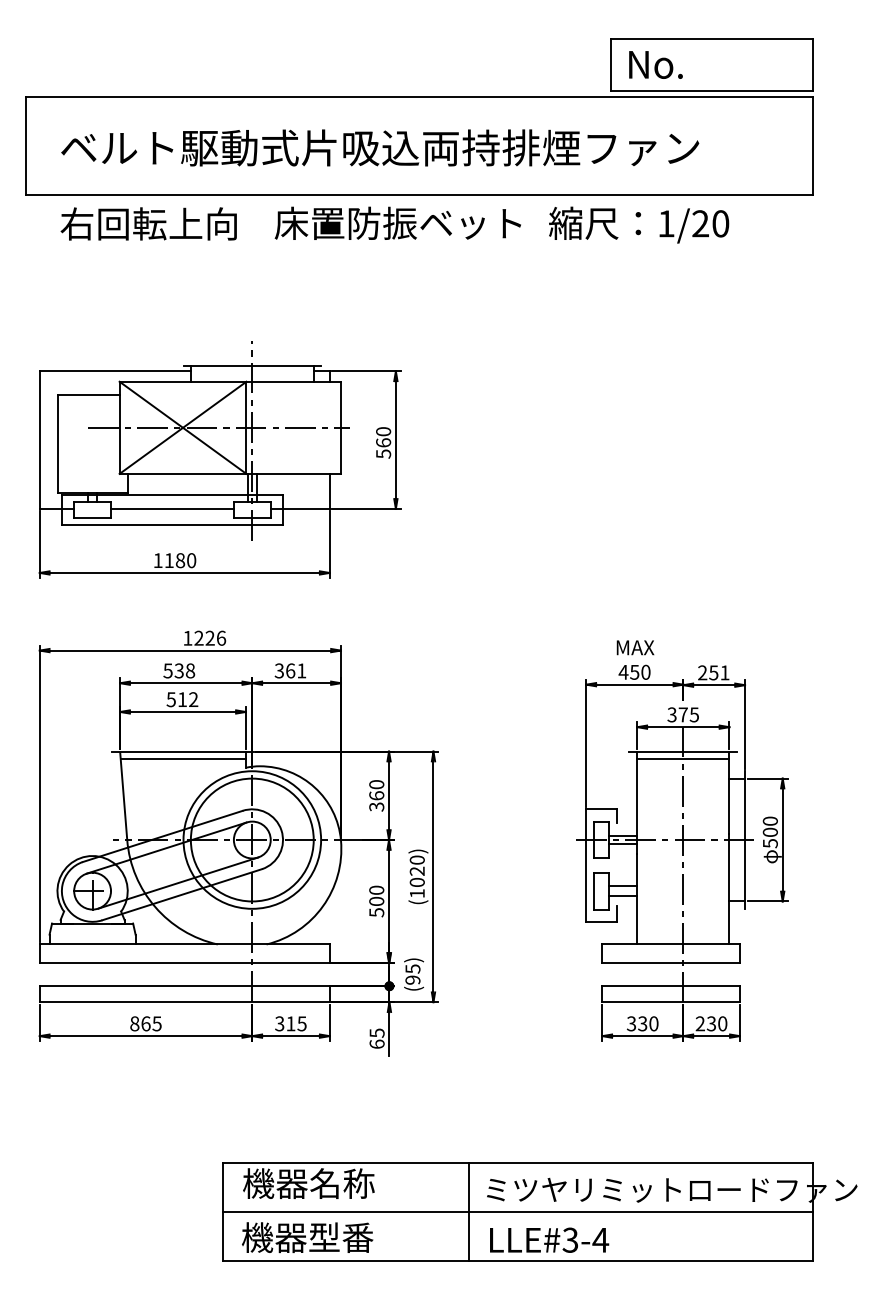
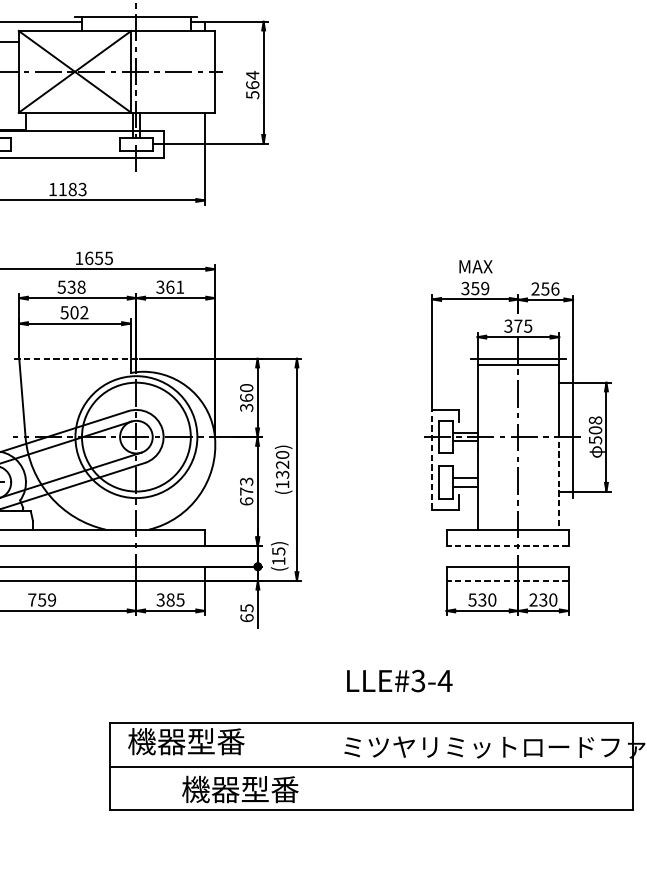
text: (383, 431) -> (252, 75), 560 -> 564
line: (172, 508) -> (65, 143), removed
text: (191, 560) -> (82, 189), 1180 -> 1183
text: (210, 637) -> (99, 257), 1226 -> 1655
text: (634, 671) -> (475, 287), 450 -> 359
text: (724, 672) -> (554, 288), 251 -> 256
text: (182, 699) -> (74, 312), 512 -> 502
line: (183, 751) -> (75, 358), solid -> dashed
line: (182, 758) -> (74, 364), removed
text: (770, 820) -> (595, 419), 500 -> 508
line: (586, 865) -> (432, 459), solid -> dashed
text: (417, 882) -> (282, 474), (1020) -> (1320)
line: (729, 889) -> (559, 480), solid -> dashed
text: (376, 901) -> (246, 491), 500 -> 673
line: (671, 962) -> (507, 545), solid -> dashed
text: (412, 979) -> (278, 560), (95) -> (15)
line: (671, 1002) -> (507, 581), solid -> dashed
text: (145, 1023) -> (41, 599), 865 -> 759
text: (290, 1023) -> (170, 599), 315 -> 385
text: (631, 1023) -> (472, 599), 330 -> 530
text: (342, 1183) -> (216, 741), 機器名称 -> 機器型番
line: (468, 1211) -> (327, 766), removed
text: (307, 1237) -> (240, 789), moved
text: (549, 1239) -> (399, 680), moved

